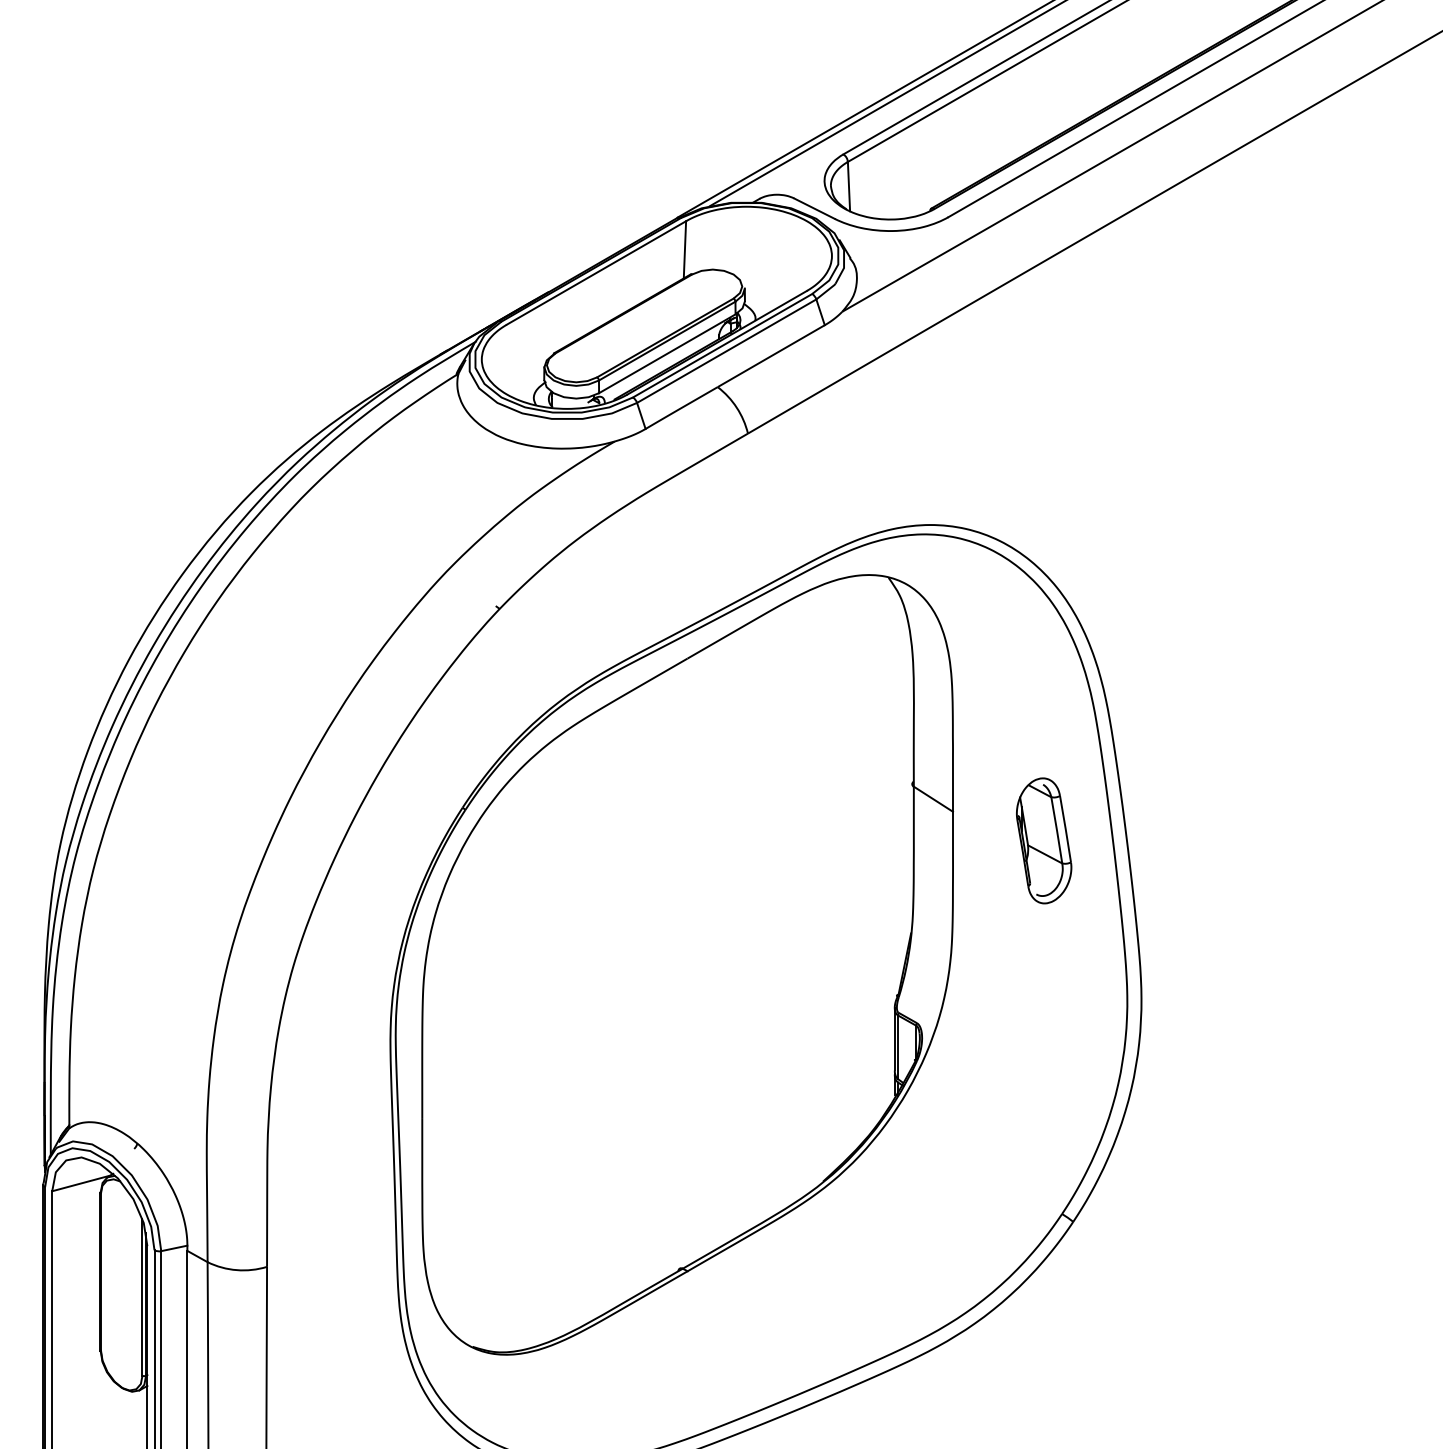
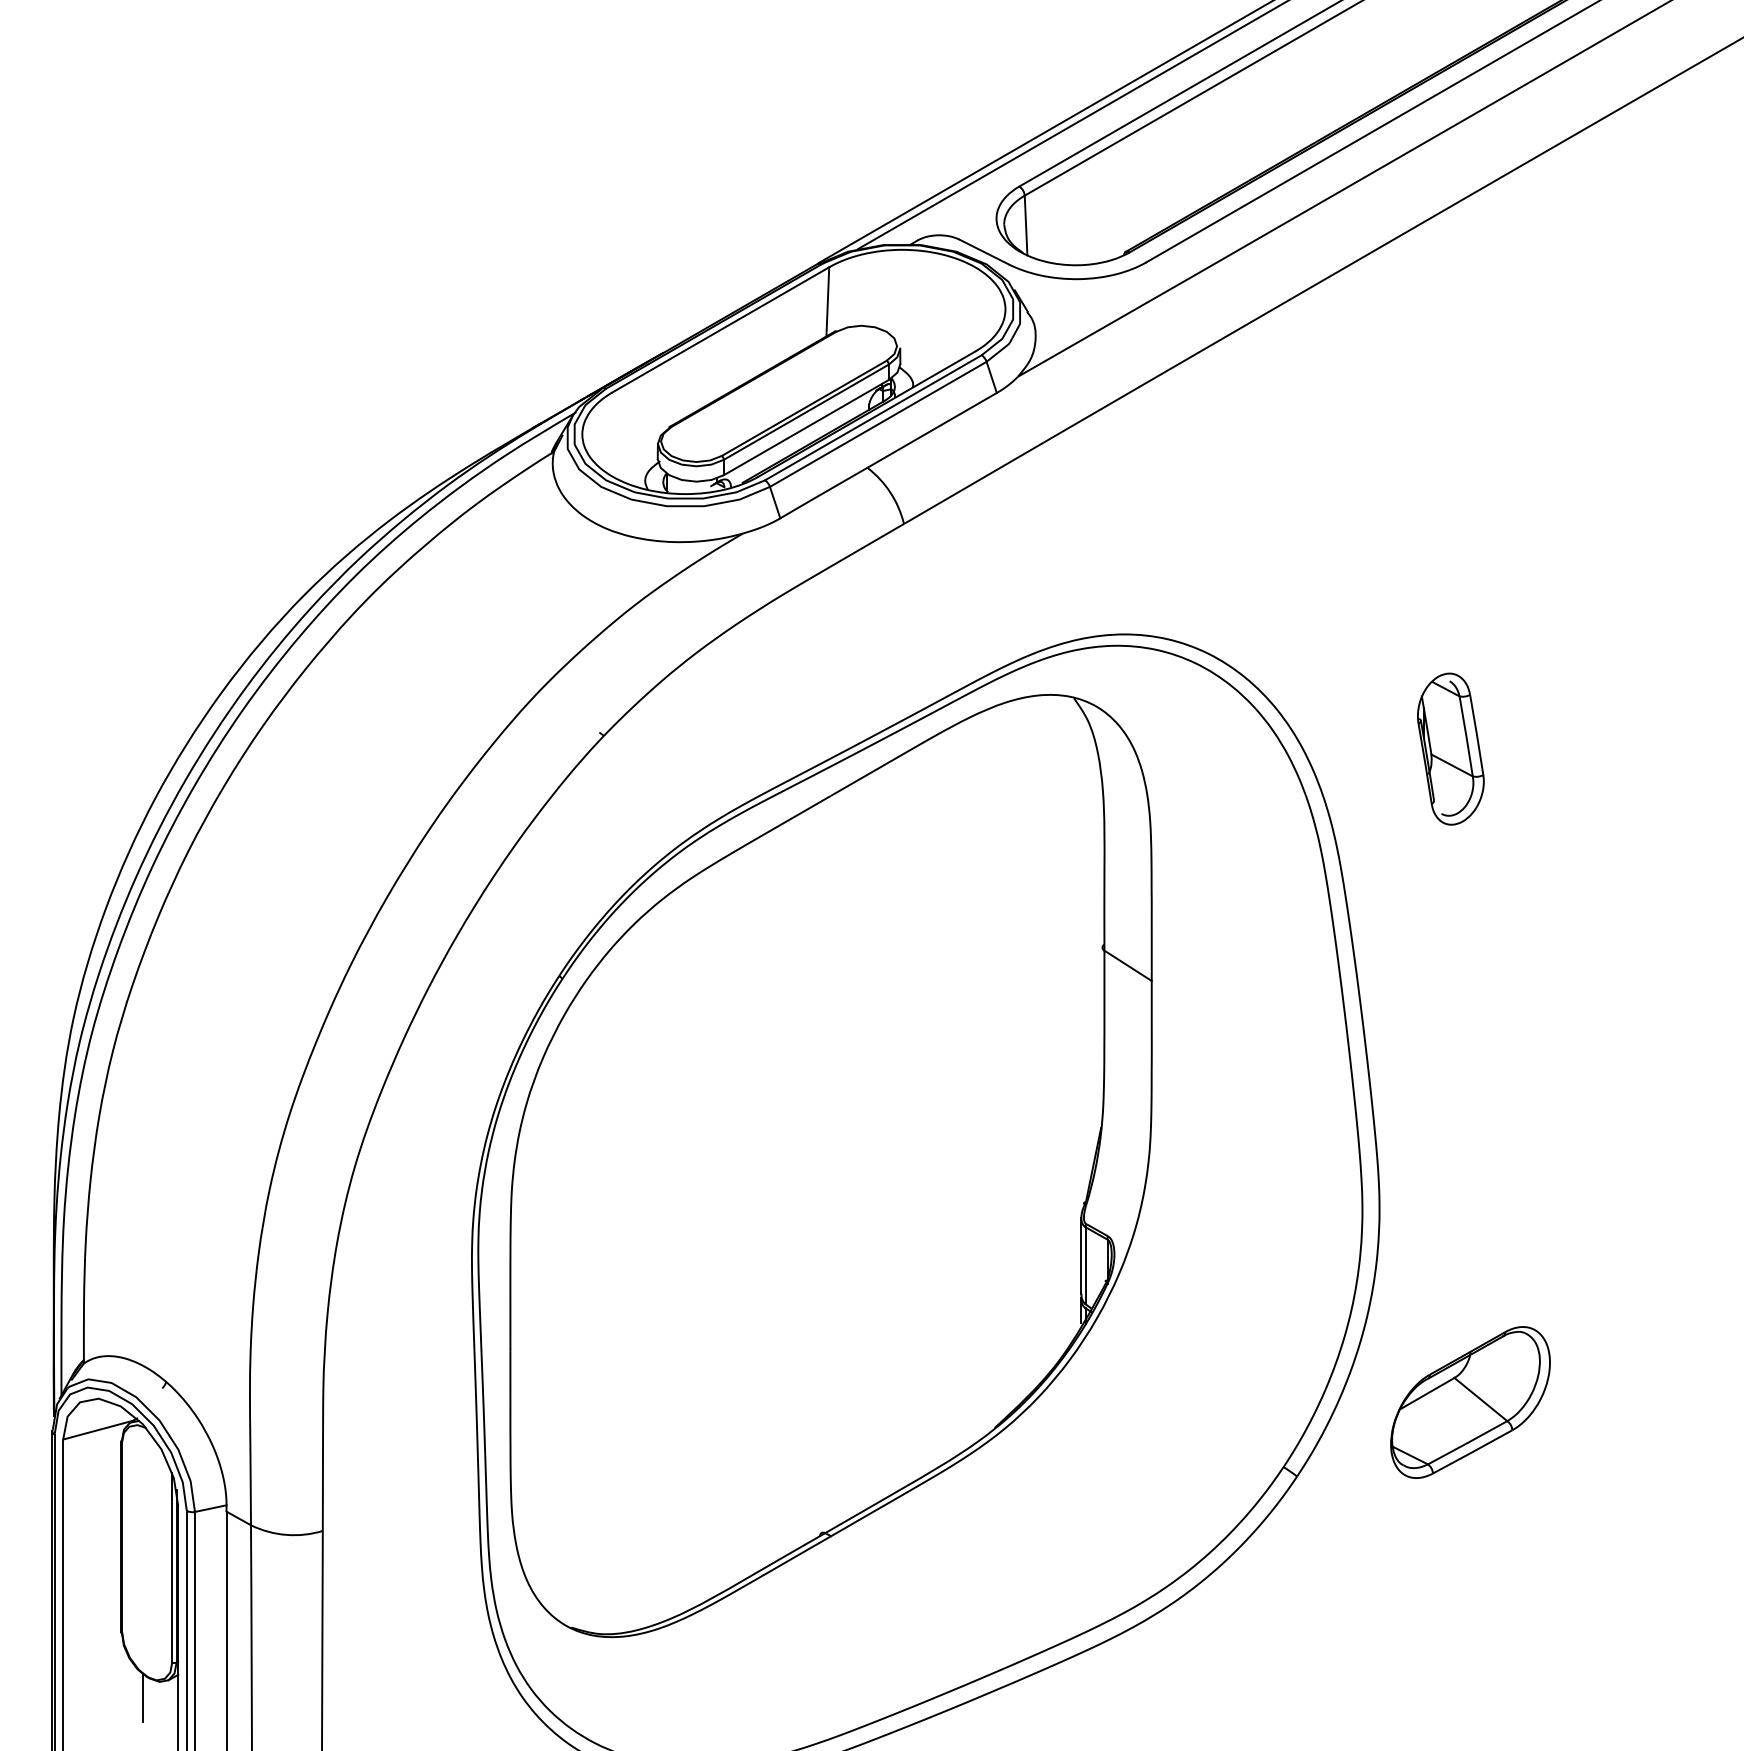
part: (1043, 840) -> (1450, 748), moved
part: (1216, 1160) -> (1470, 1402), added
line: (117, 1404) -> (142, 1697), added

